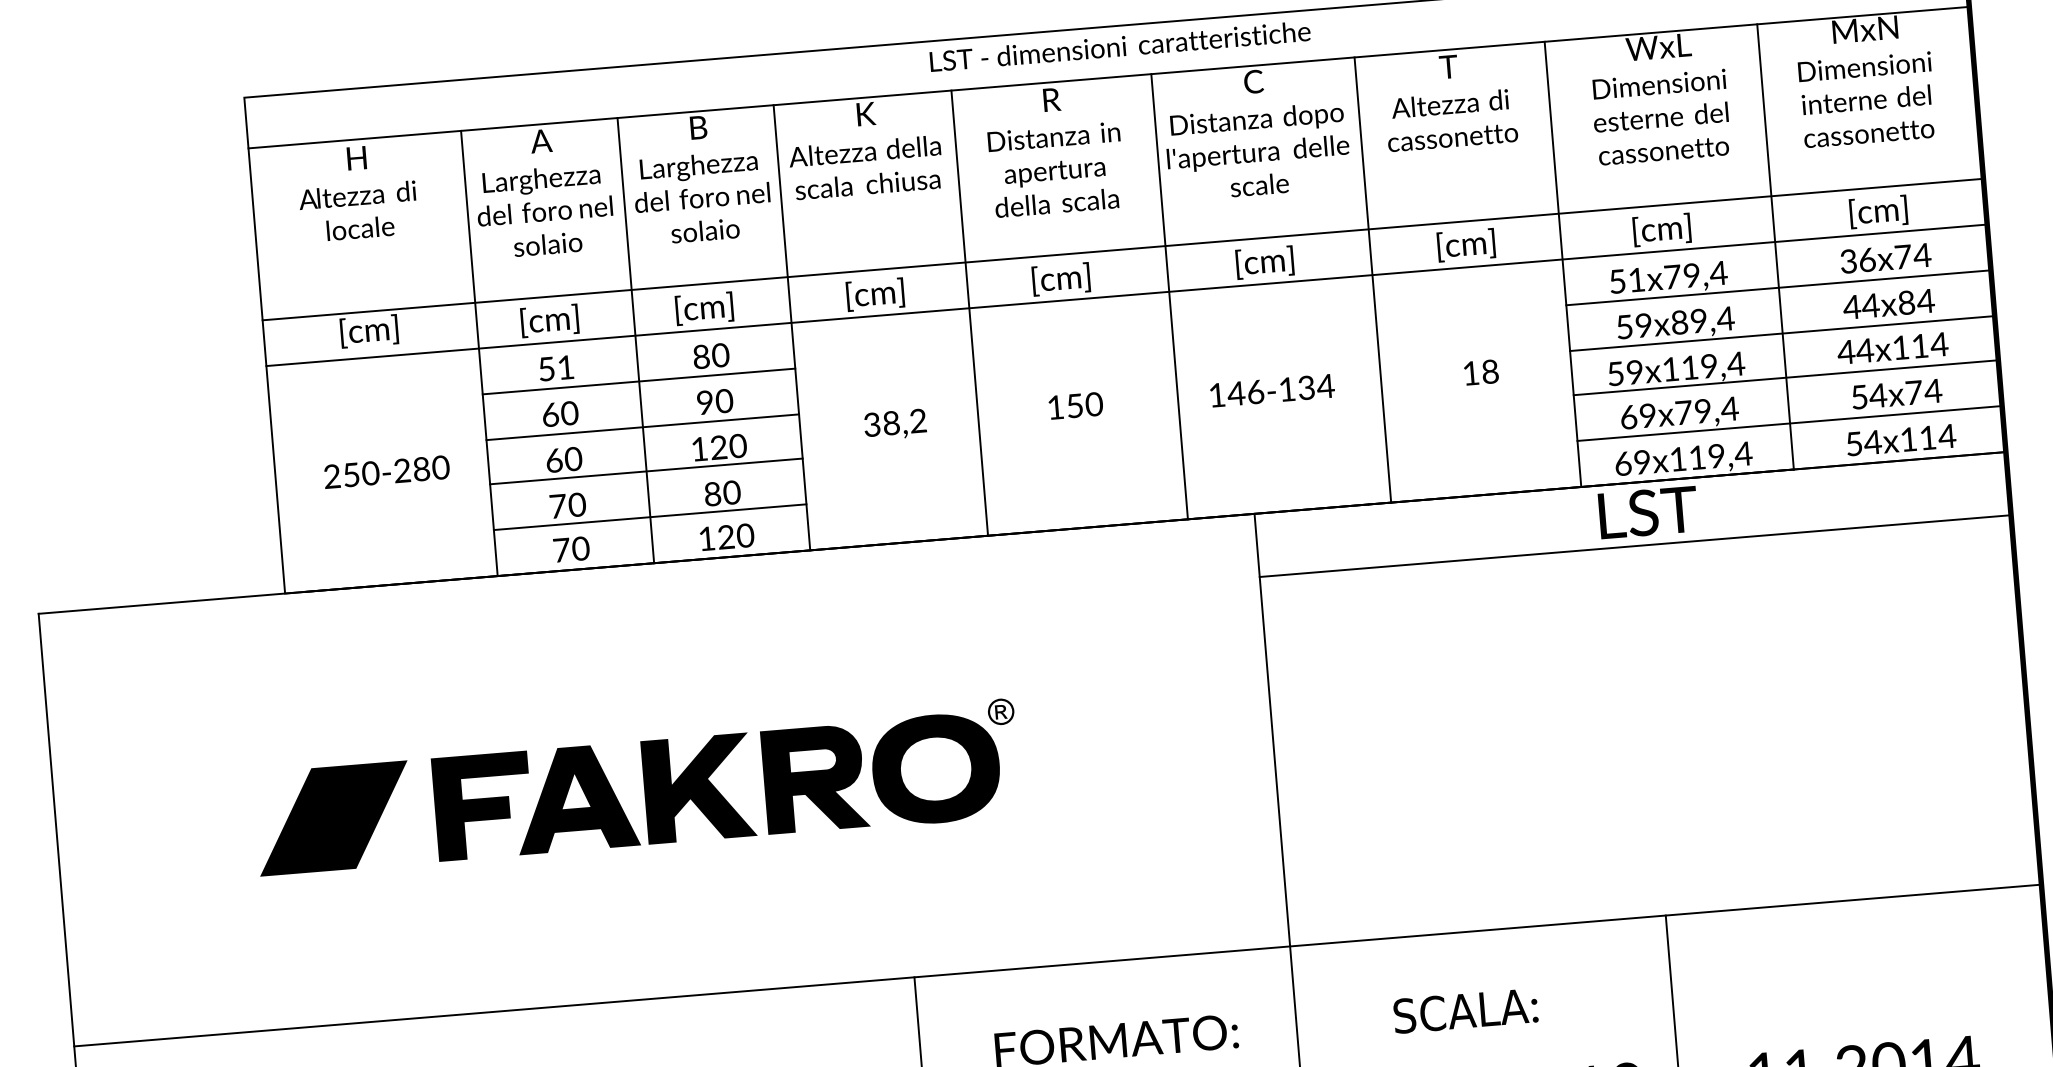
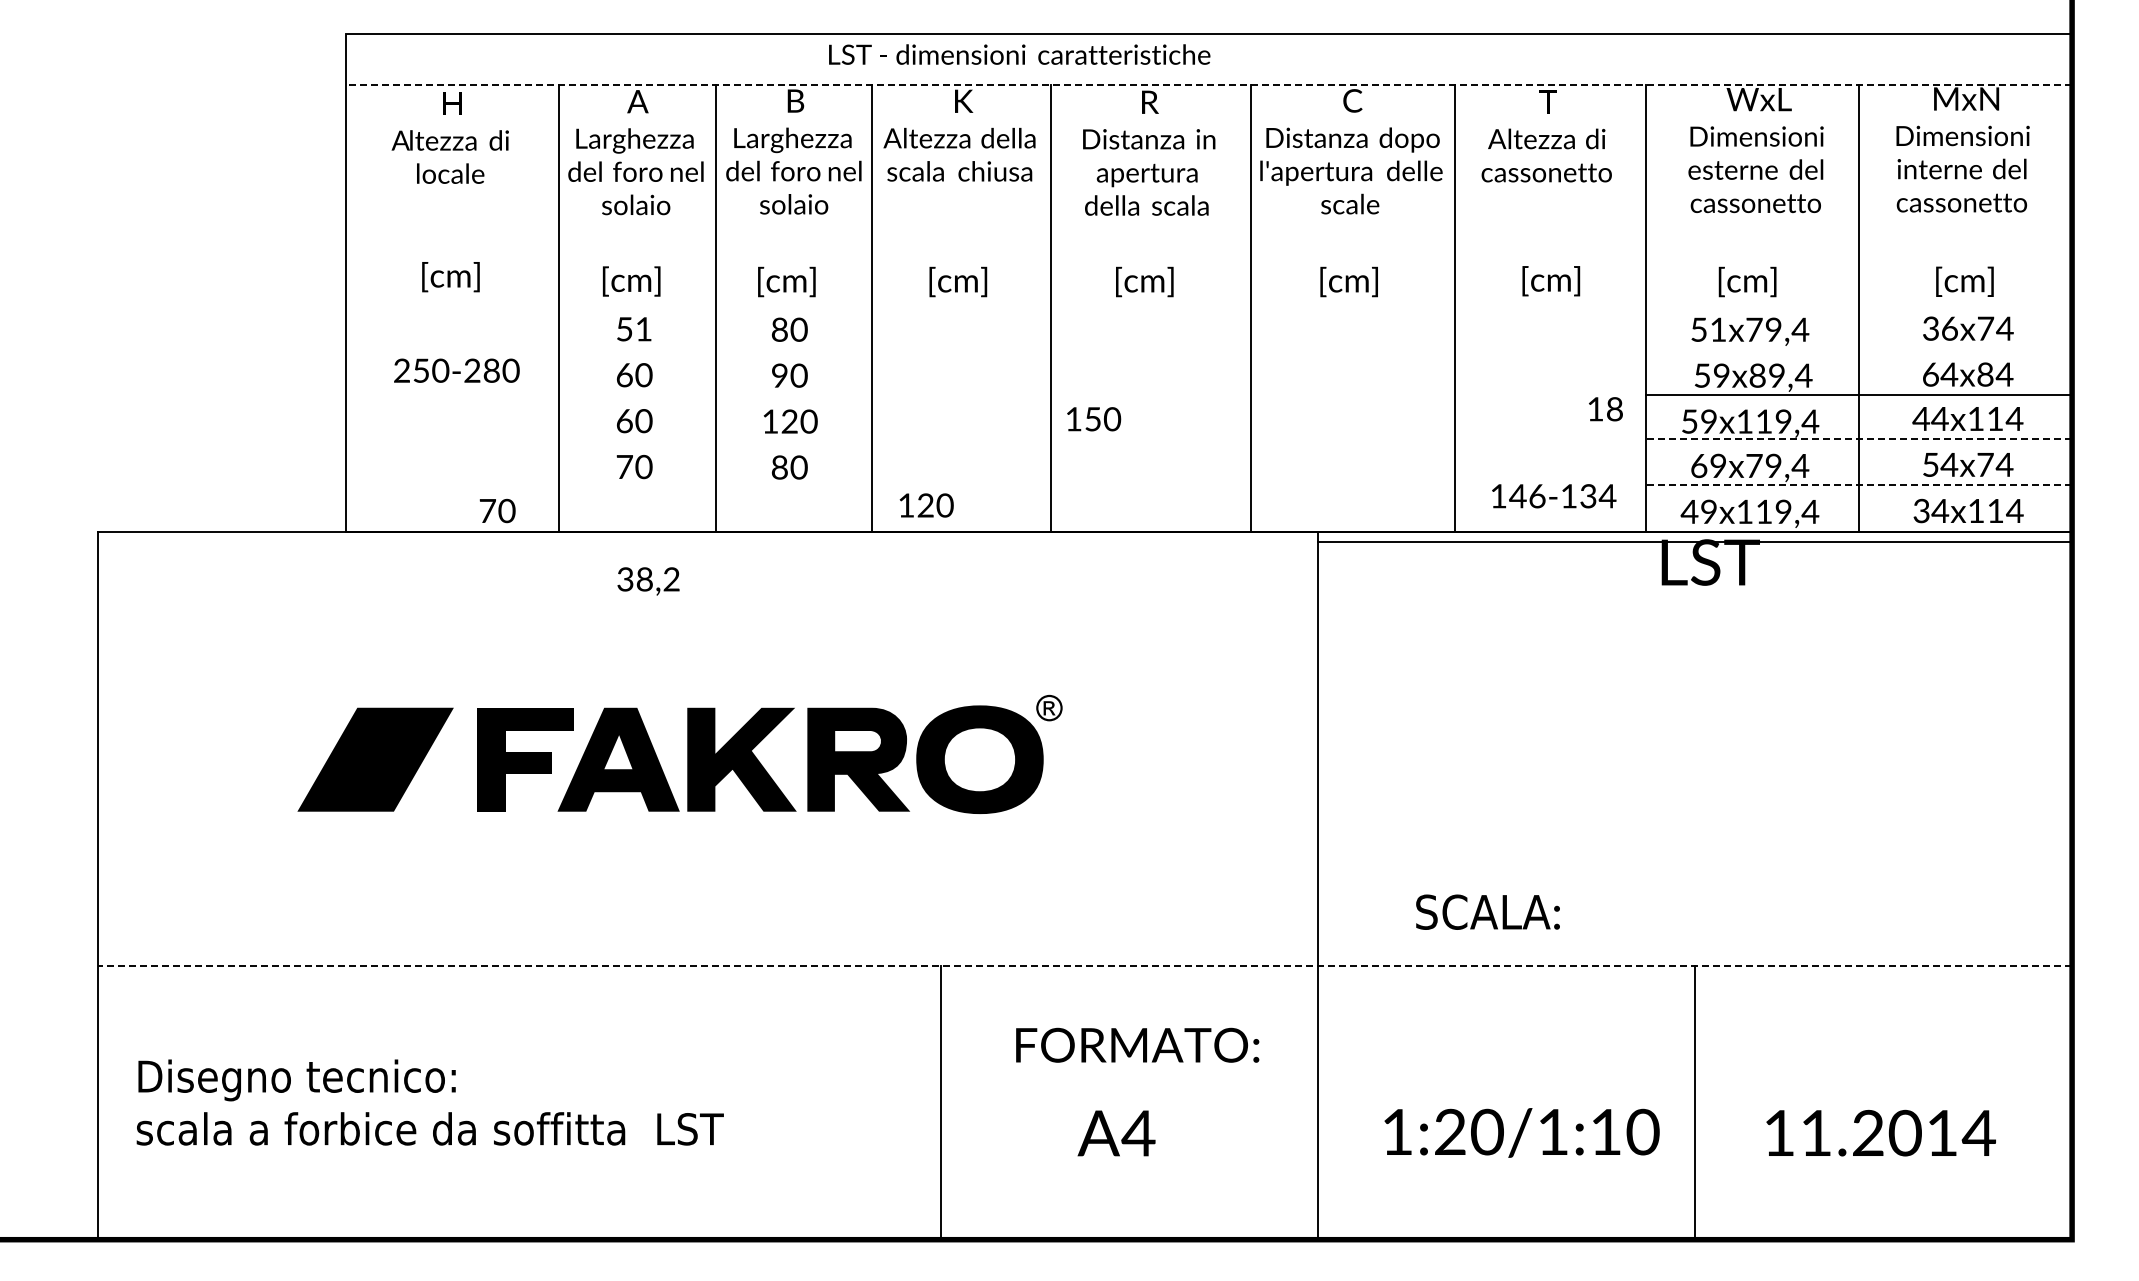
text: (1120, 46) -> (1019, 54), moved
line: (1108, 77) -> (1208, 84), solid -> dashed
line: (1122, 249) -> (1208, 257), removed
line: (1779, 288) -> (1859, 349), removed
line: (1126, 295) -> (1208, 303), removed
text: (1851, 307) -> (1930, 374), 4 -> 6
text: (1481, 372) -> (1605, 409), moved
line: (1785, 377) -> (1858, 439), solid -> dashed
line: (638, 381) -> (715, 349), removed
text: (1272, 390) -> (1554, 496), moved
text: (1076, 406) -> (1094, 419), moved
line: (1789, 423) -> (1858, 485), solid -> dashed
text: (895, 424) -> (648, 581), moved
line: (642, 427) -> (715, 395), removed
text: (1854, 443) -> (1921, 510), 5 -> 3
text: (1622, 463) -> (1689, 511), 69x119,4 -> 49x119,4
text: (386, 471) -> (456, 370), moved
line: (646, 471) -> (715, 439), removed
line: (650, 517) -> (715, 485), removed
text: (726, 537) -> (926, 505), moved
line: (1635, 545) -> (1695, 541), moved
text: (571, 548) -> (497, 510), moved
line: (1058, 965) -> (1085, 965), solid -> dashed
text: (1465, 1010) -> (1487, 911), moved

